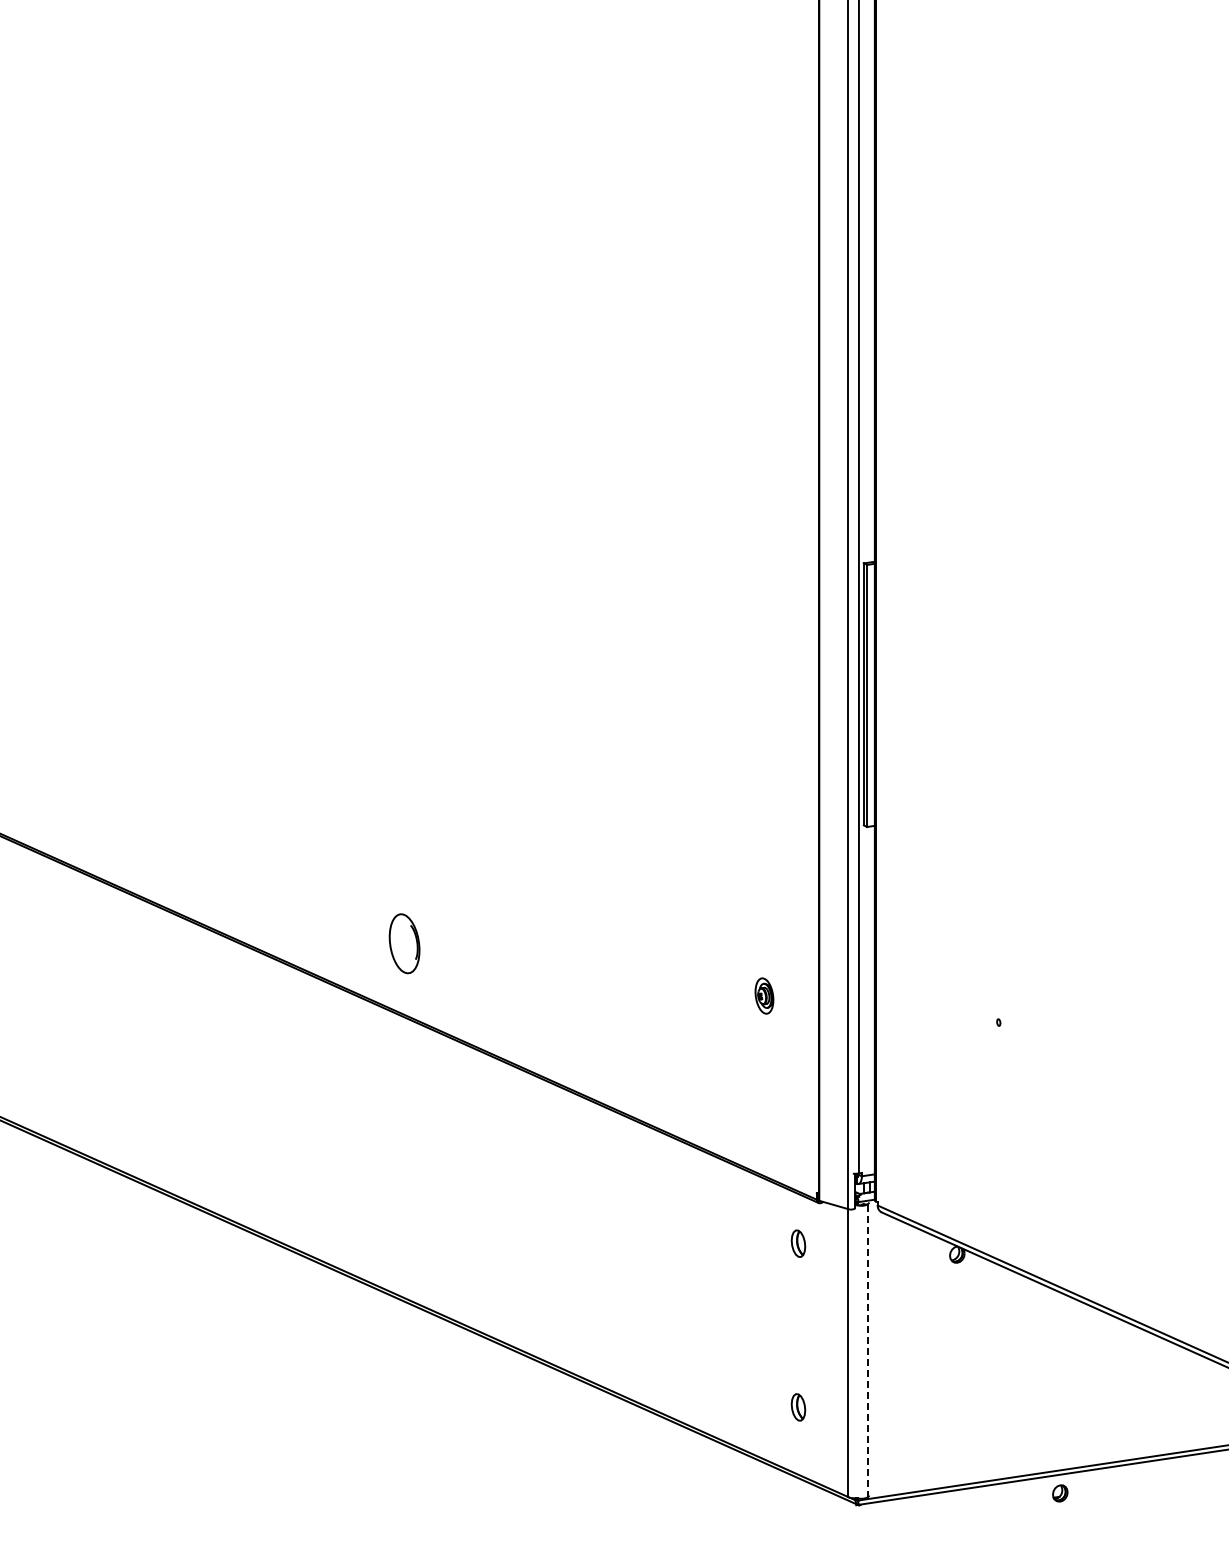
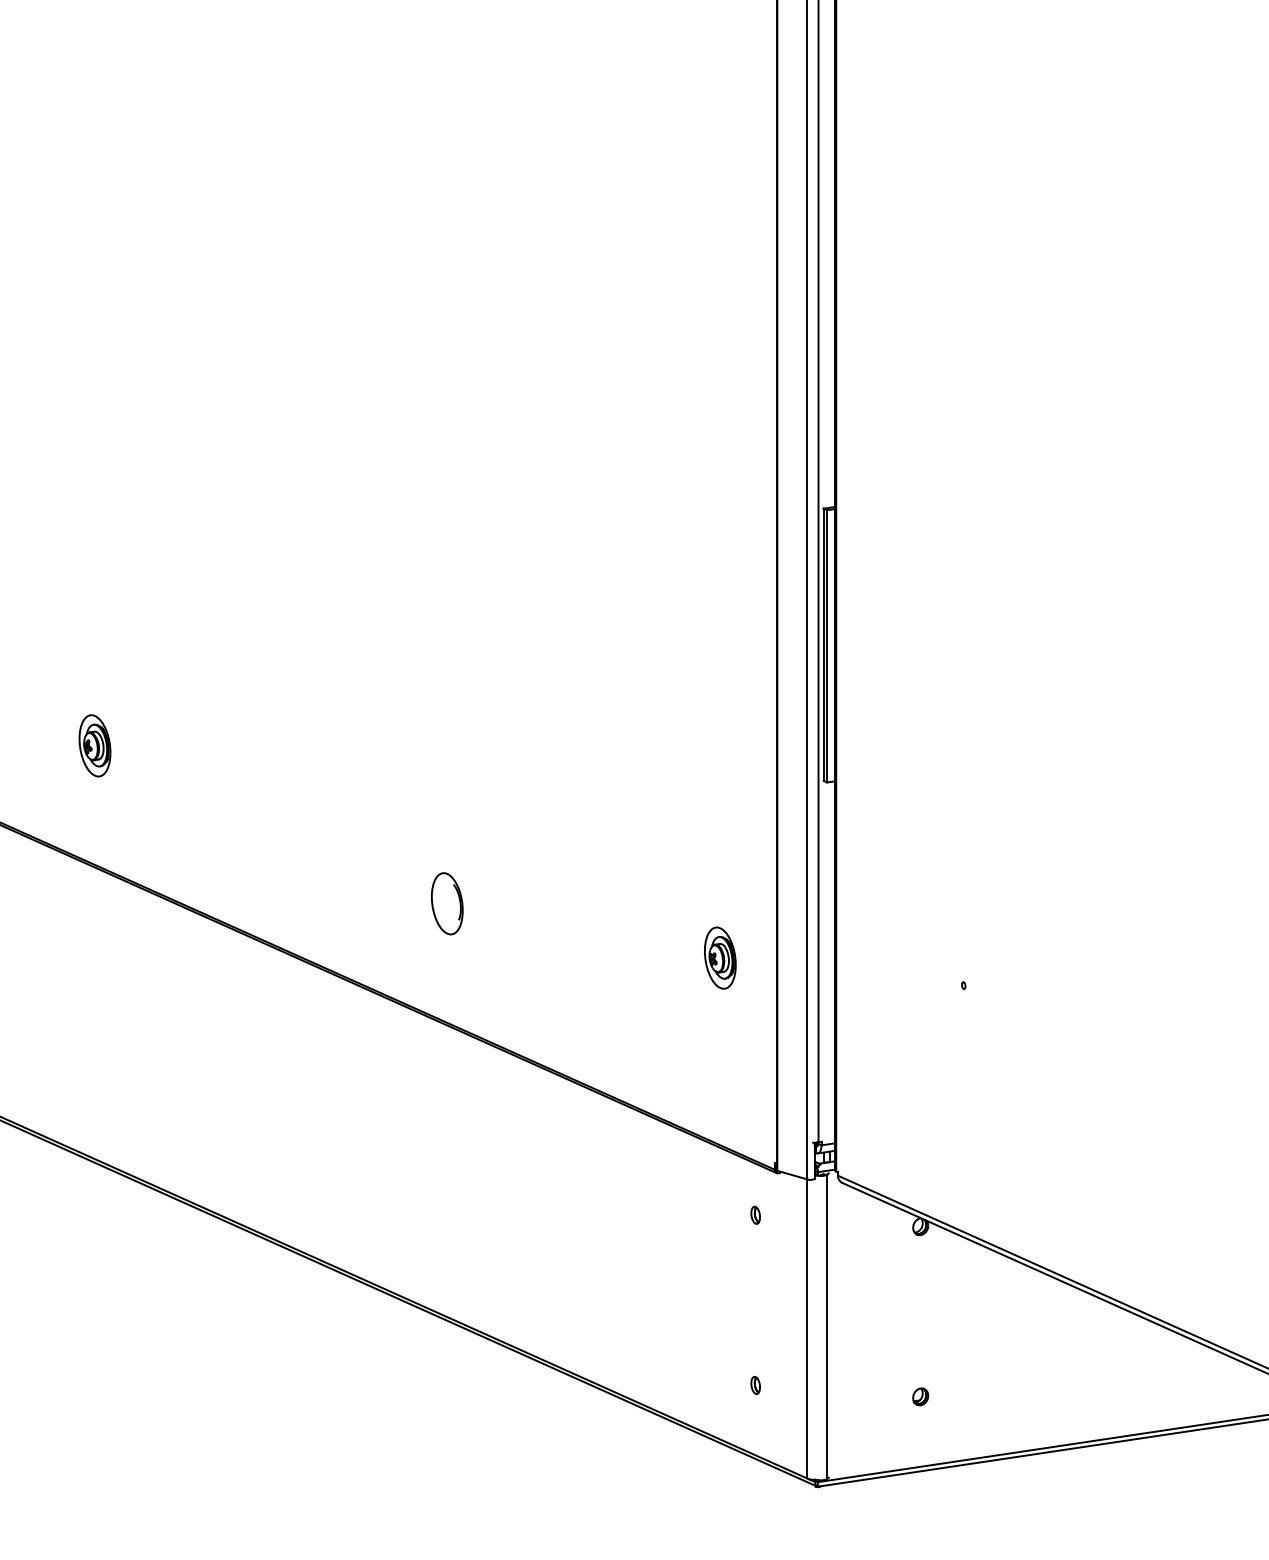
part: (162, 791) -> (95, 745), added
part: (404, 943) -> (447, 903), moved
part: (764, 995) -> (720, 957), size x1.67
part: (798, 1243) -> (755, 1215), size x0.62
line: (867, 1351) -> (827, 1327), dashed -> solid
part: (798, 1407) -> (755, 1385), size x0.62
part: (1060, 1493) -> (920, 1396), moved

